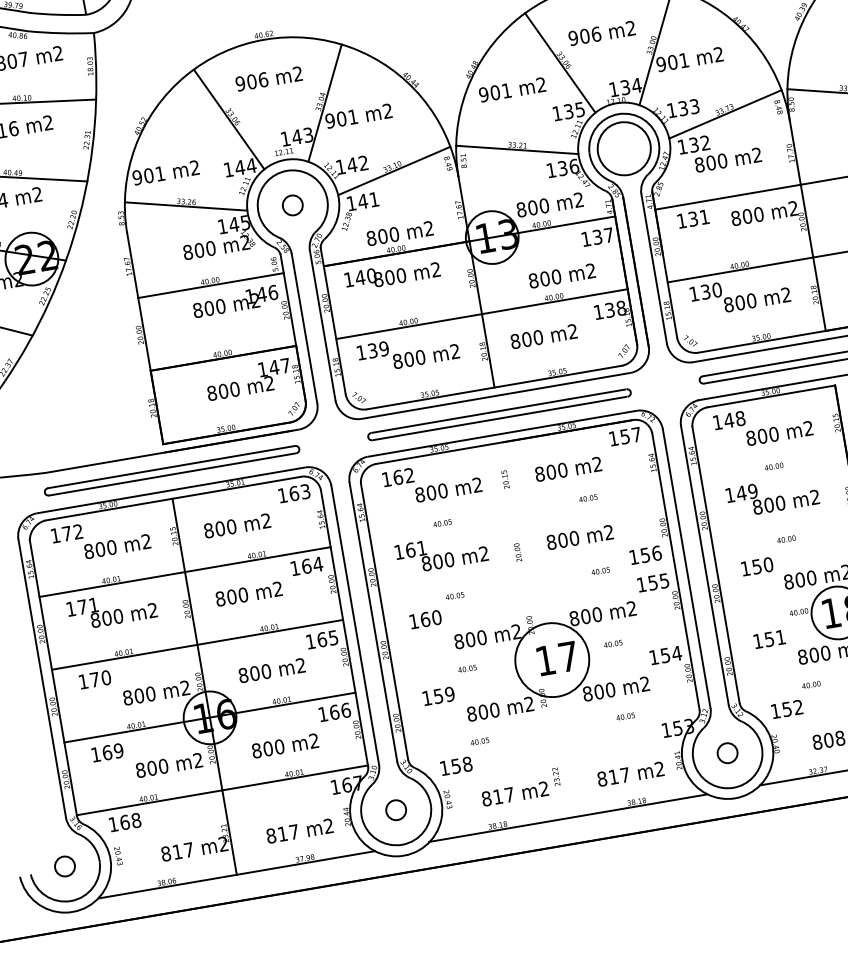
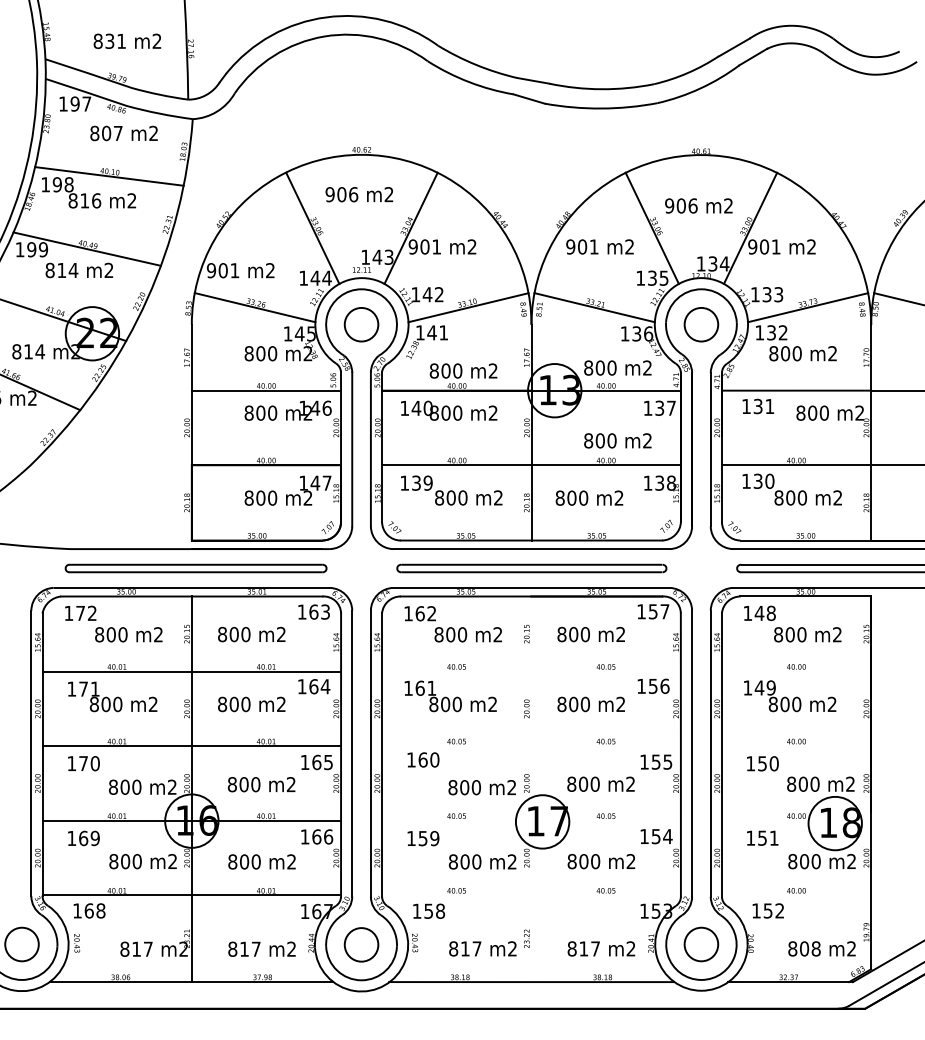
circle: (624, 148) -> (701, 324), size x0.62
circle: (292, 205) -> (361, 324), size x1.67
text: (645, 554) -> (653, 685), moved
circle: (552, 659) -> (542, 821), size x0.71
circle: (727, 753) -> (701, 944), size x1.67
circle: (396, 809) -> (361, 944), size x1.67
circle: (64, 866) -> (21, 944), size x1.67

